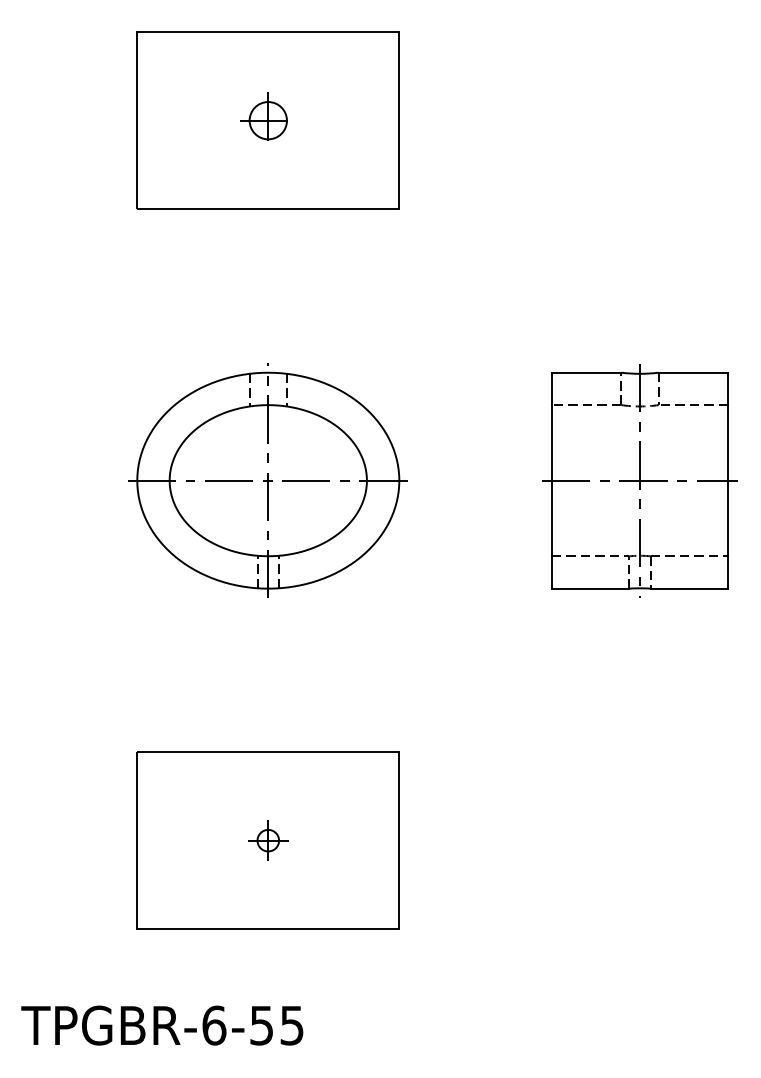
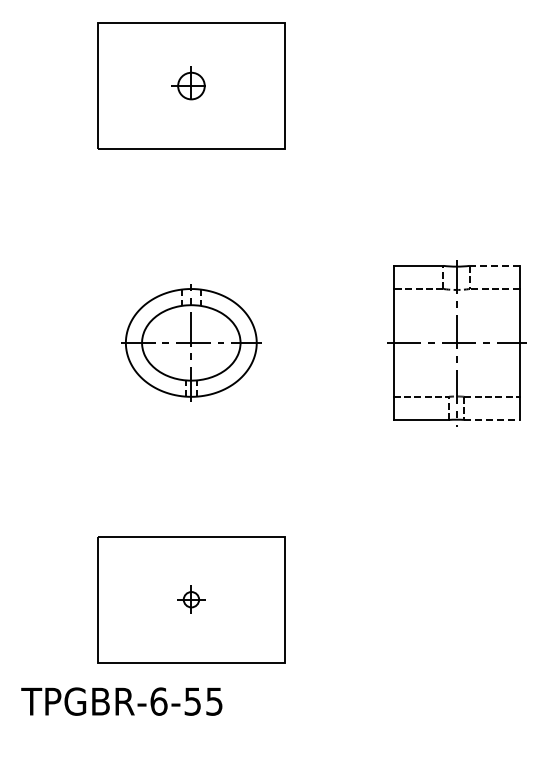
line: (693, 372) -> (494, 265), solid -> dashed
part: (266, 480) -> (190, 342), size x0.7
line: (688, 588) -> (491, 419), solid -> dashed
text: (161, 1025) -> (121, 701), moved

